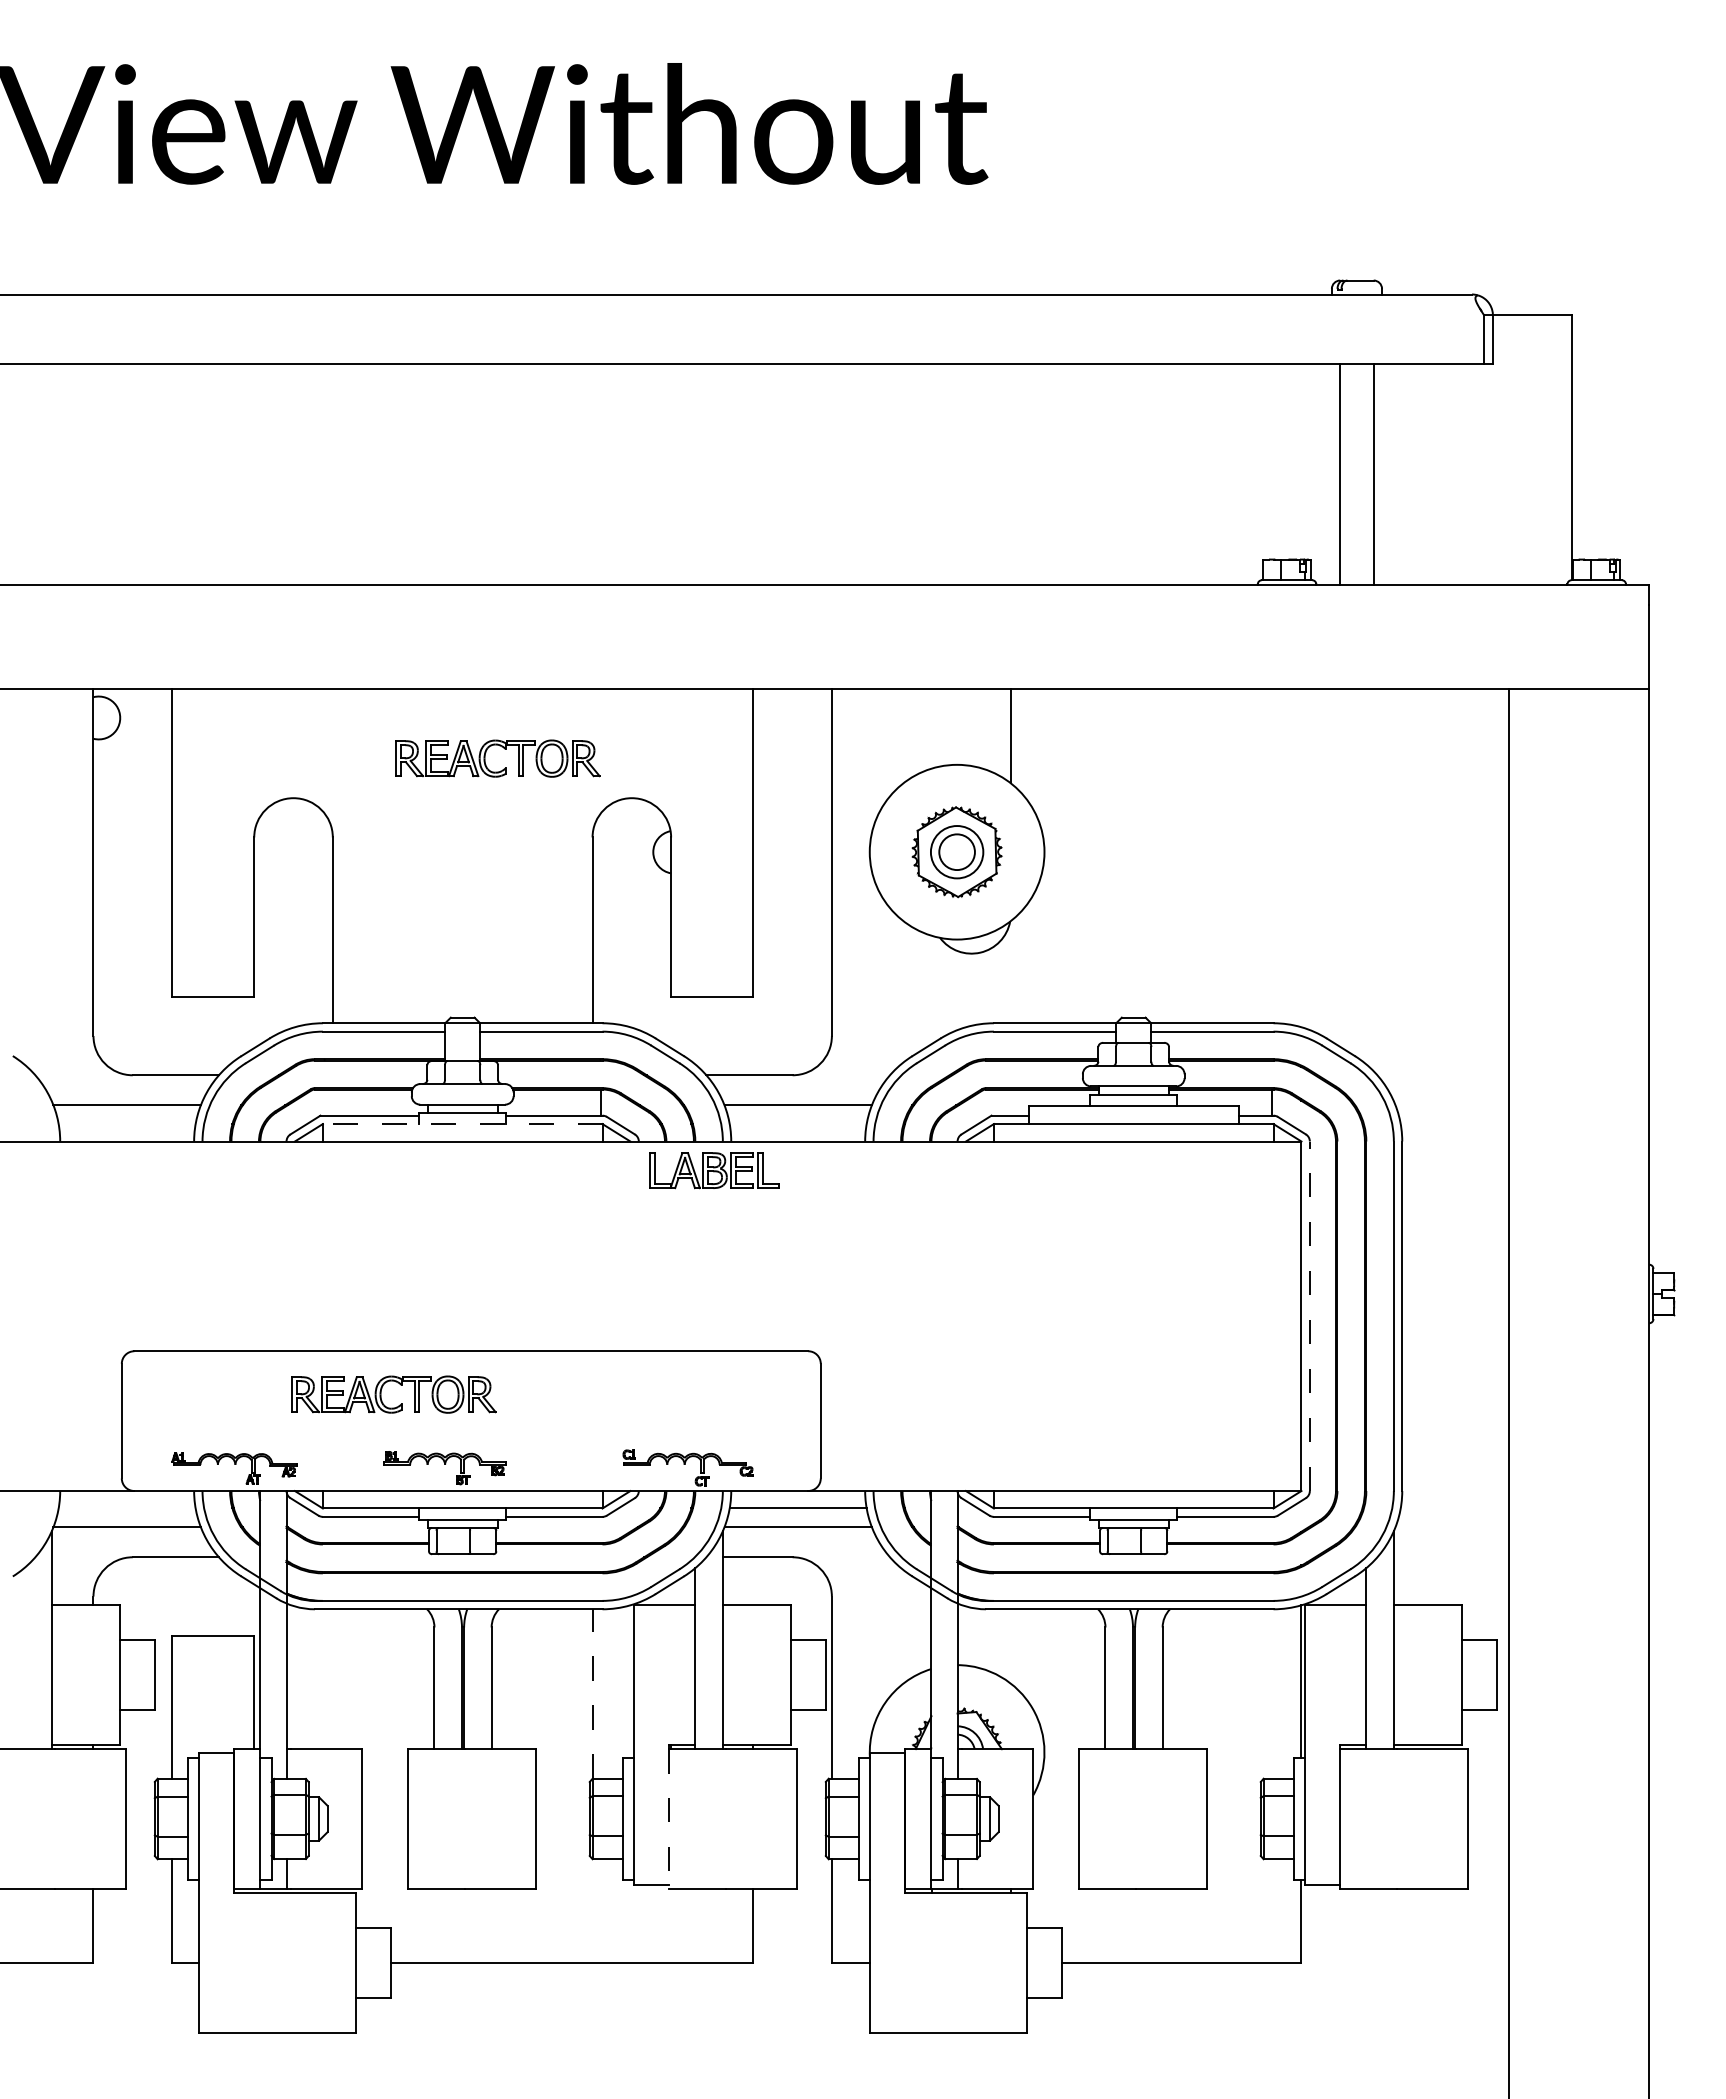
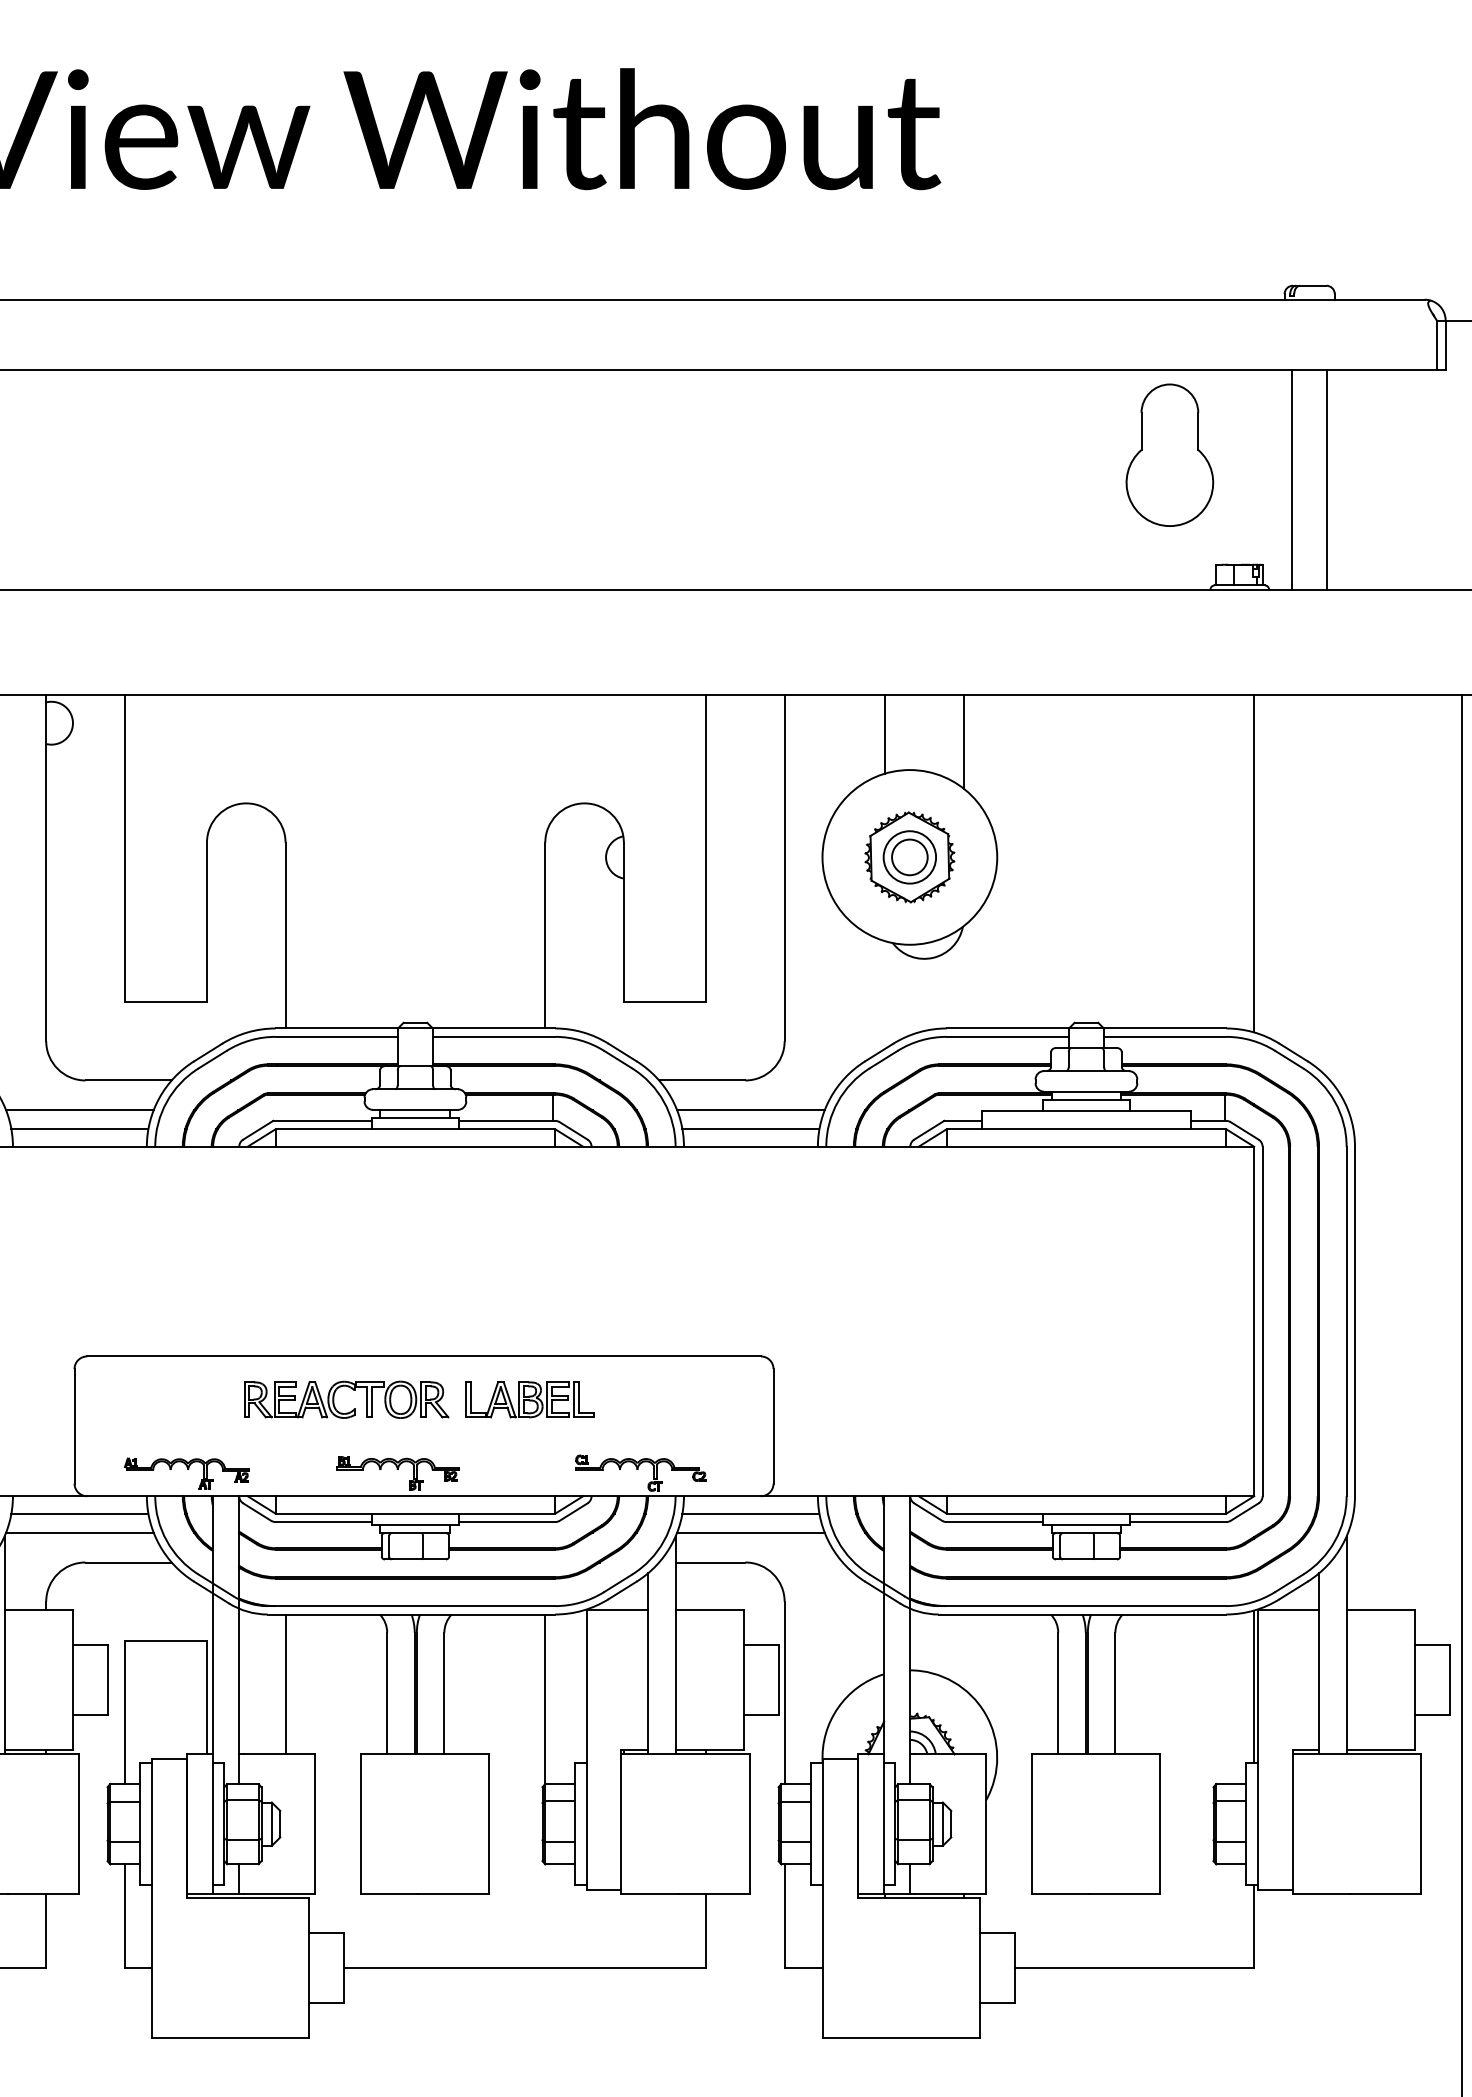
part: (1216, 449) -> (1169, 454), added
line: (932, 728) -> (885, 733), added
part: (504, 749) -> (457, 754), removed
line: (1301, 858) -> (1254, 863), added
line: (126, 1124) -> (79, 1129), added
line: (462, 1124) -> (415, 1129), dashed -> solid
line: (797, 1124) -> (750, 1129), added
part: (714, 1170) -> (530, 1399), moved
line: (1309, 1316) -> (1262, 1321), dashed -> solid
line: (126, 1508) -> (79, 1513), added
line: (332, 1679) -> (285, 1684), added
line: (592, 1694) -> (545, 1699), dashed -> solid
line: (668, 1819) -> (621, 1824), dashed -> solid

